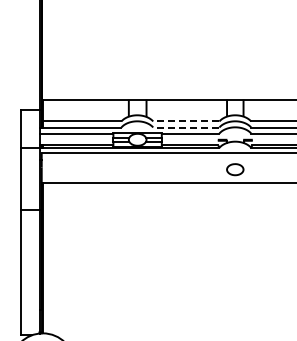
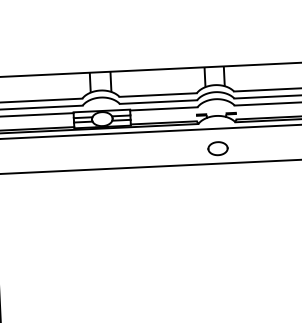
line: (185, 121) -> (157, 95), dashed -> solid
line: (185, 127) -> (157, 102), dashed -> solid

